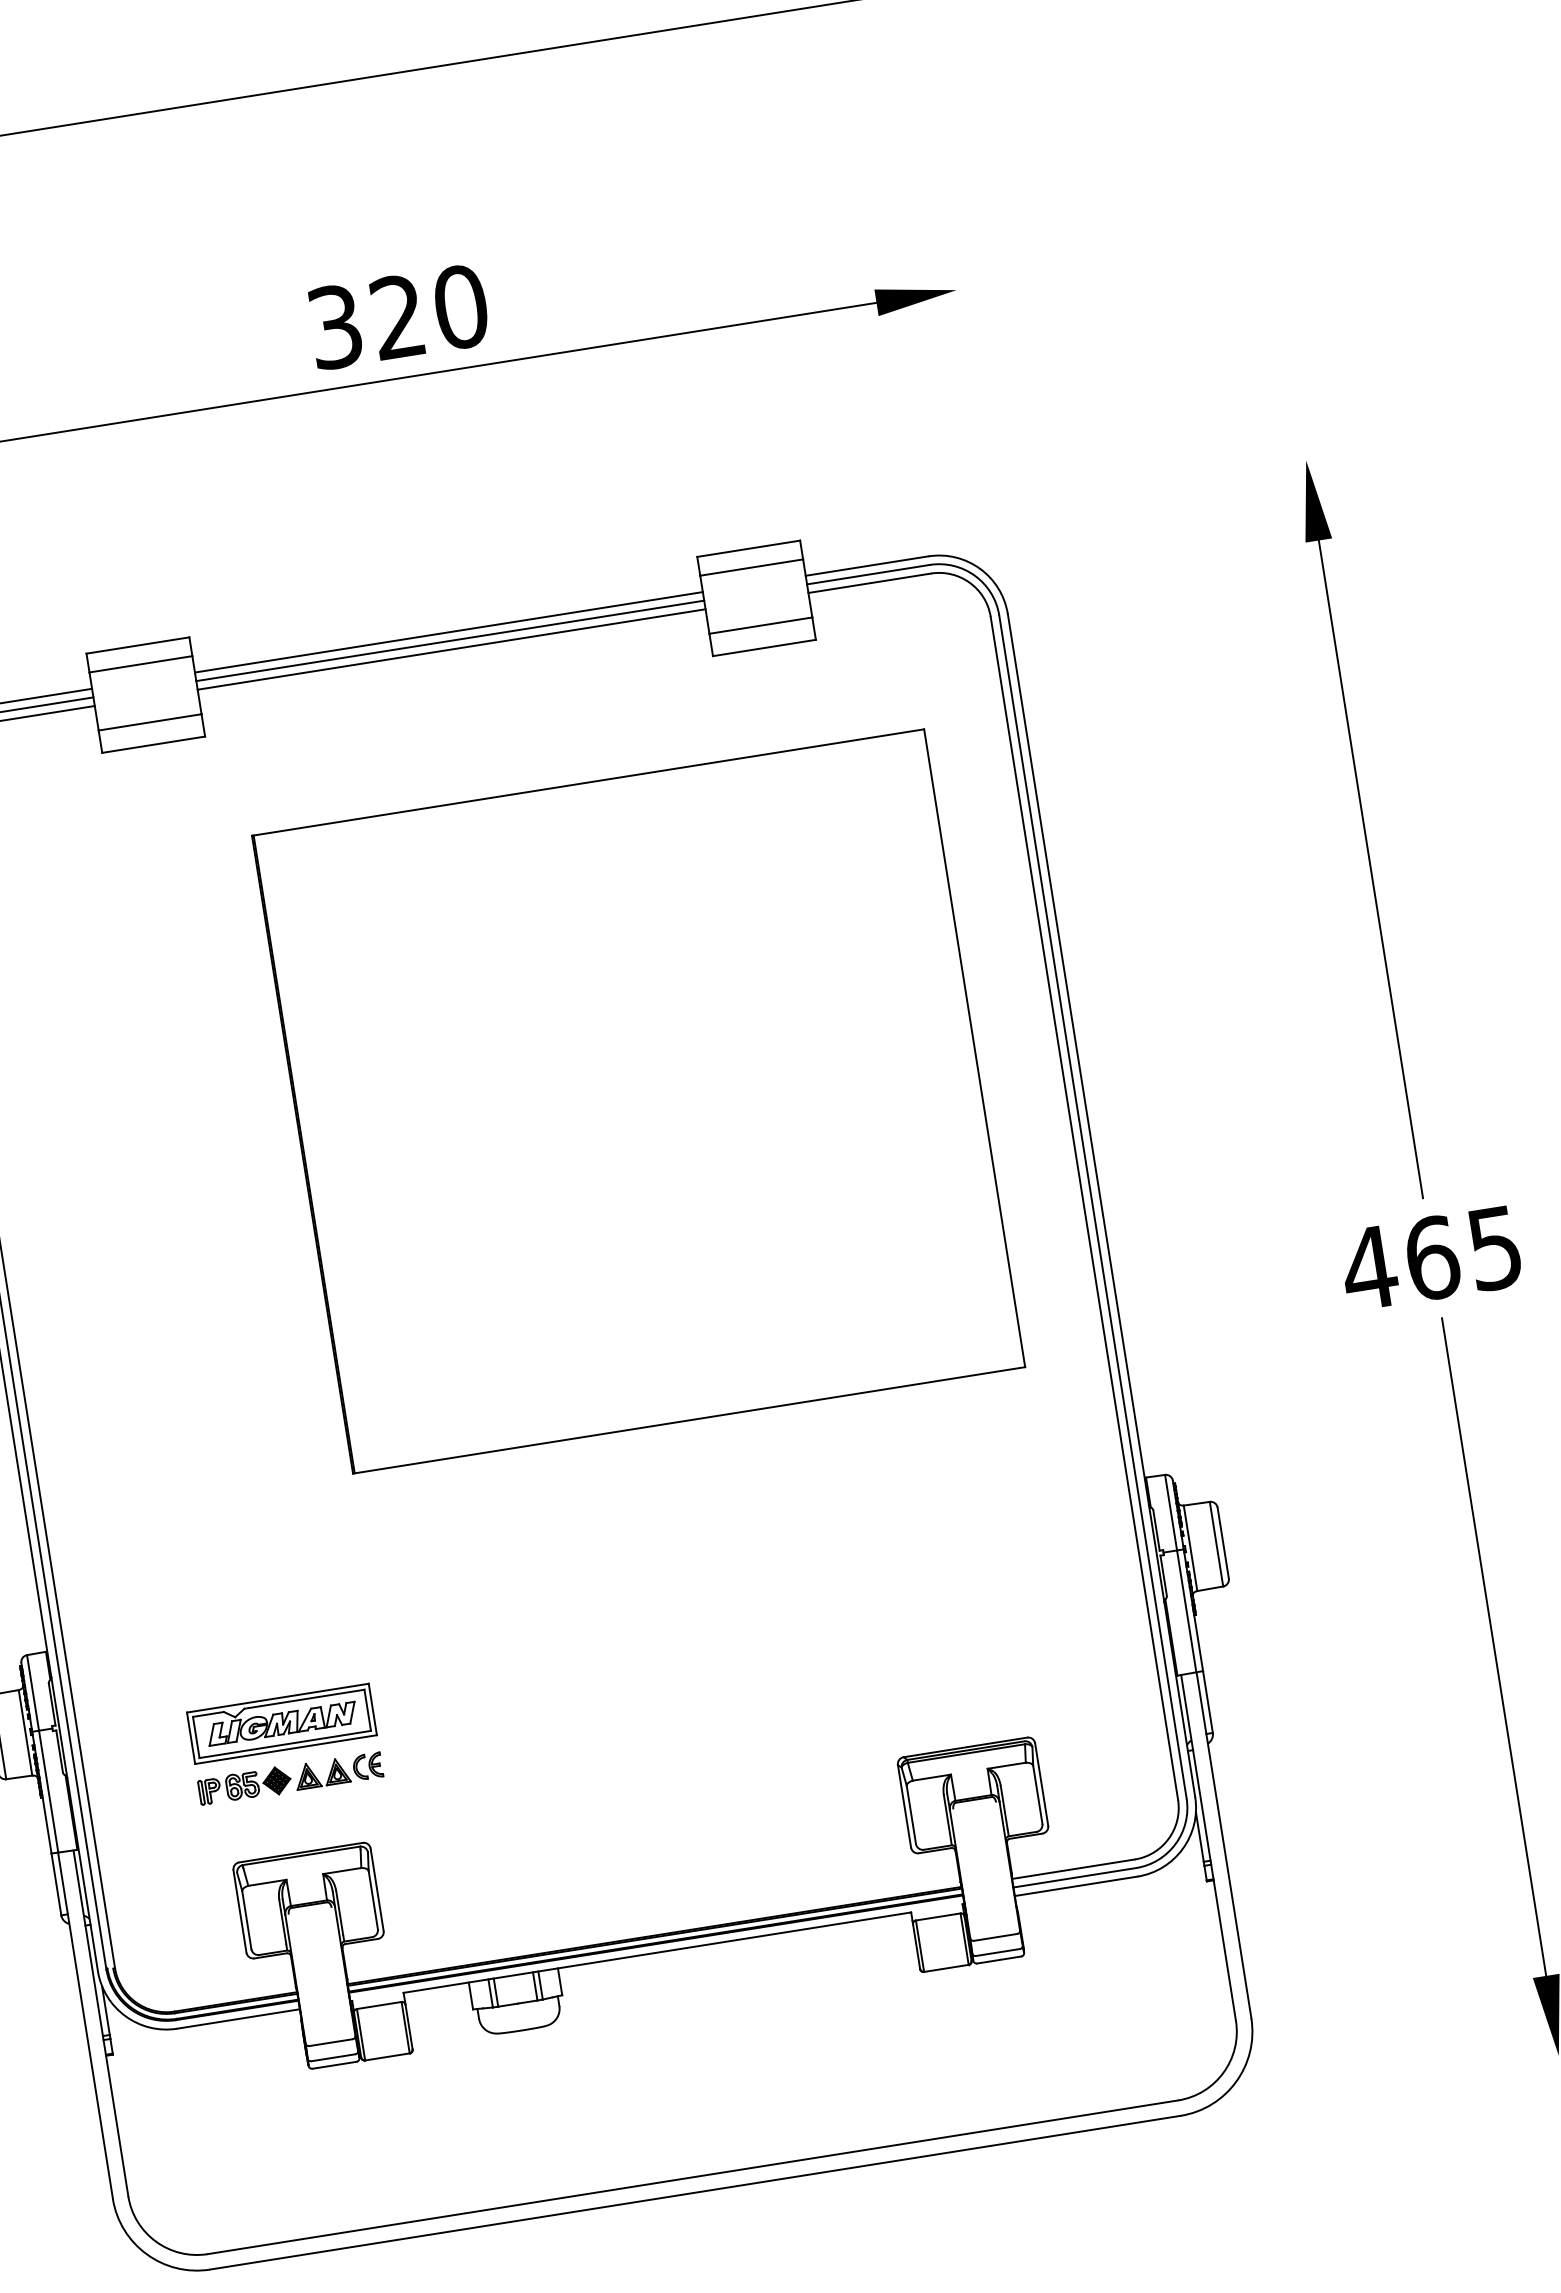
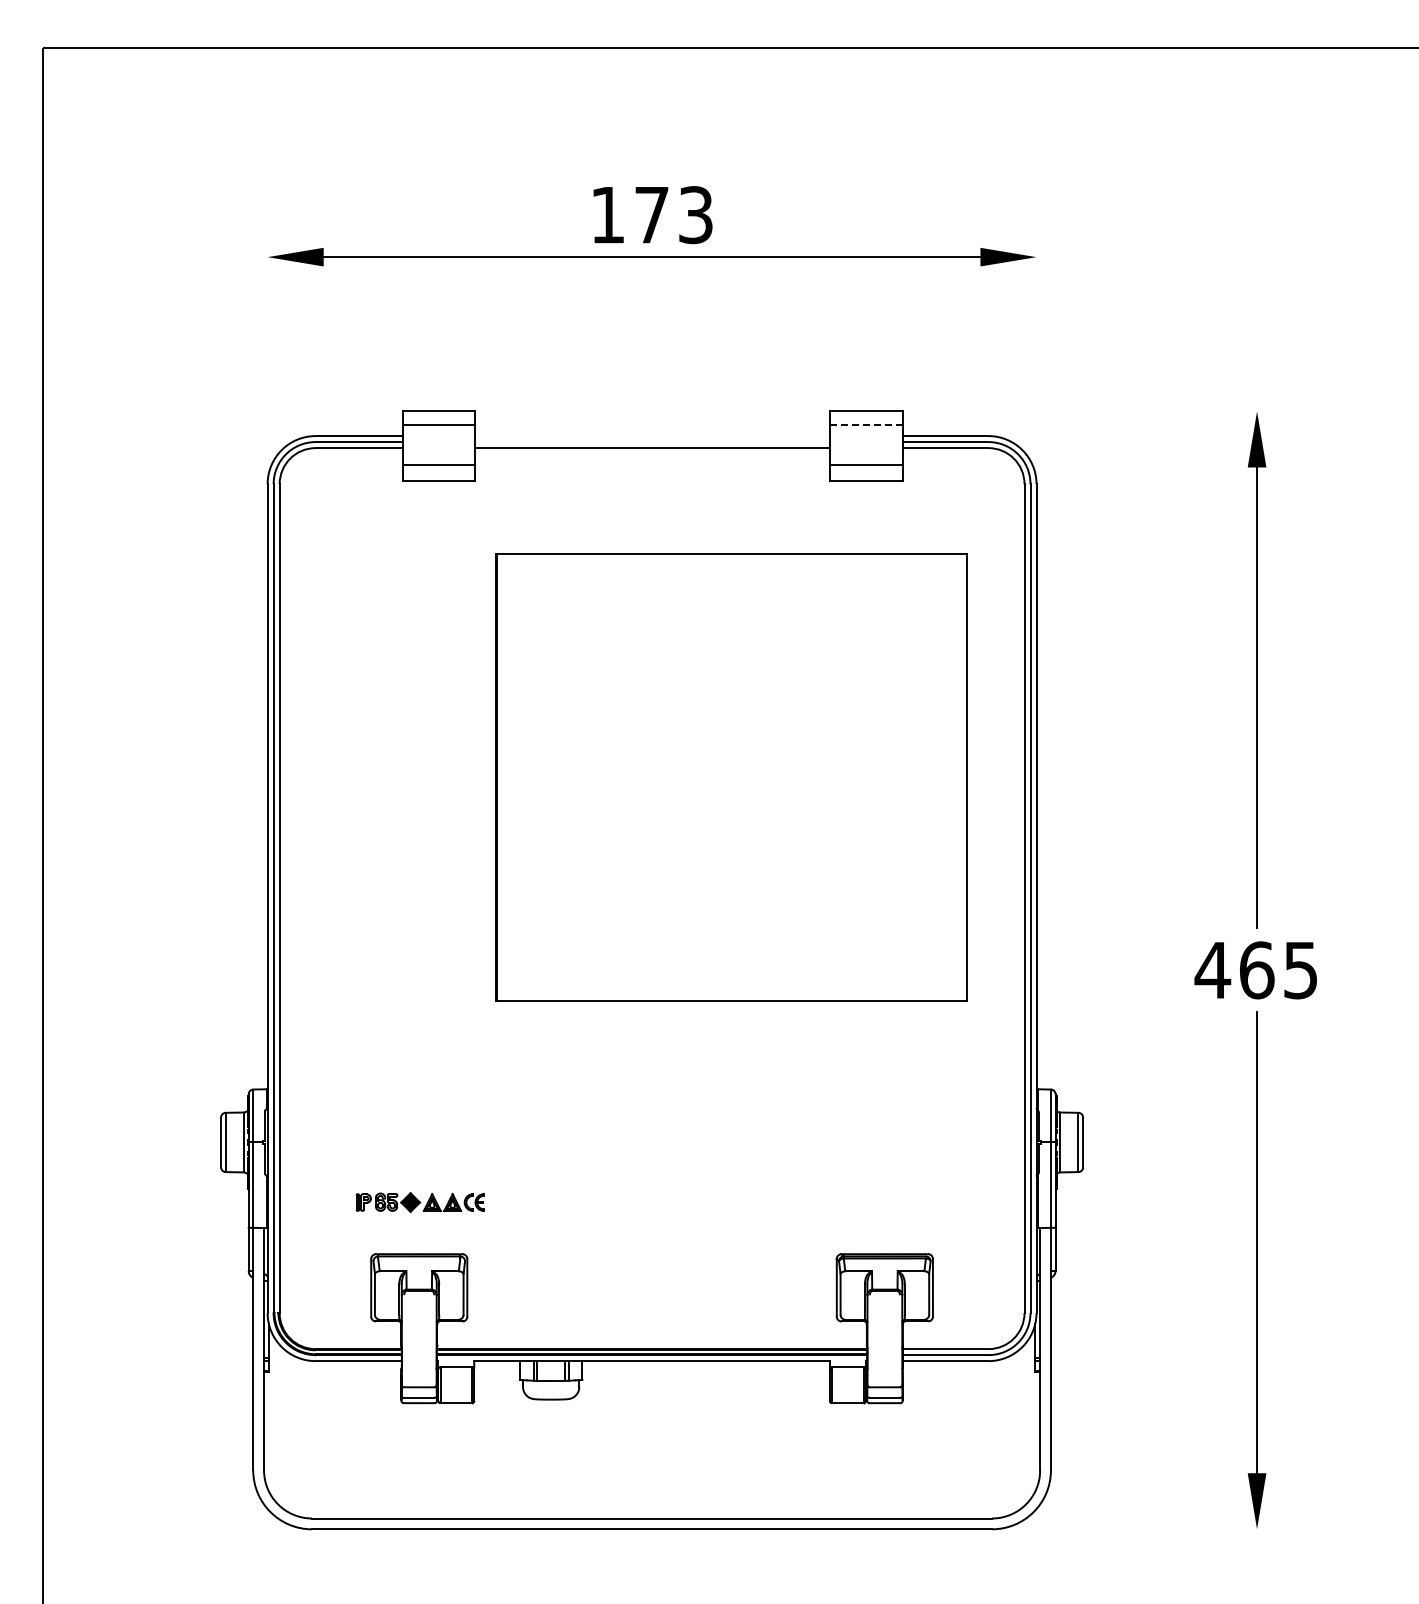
text: (399, 317) -> (652, 215), 320 -> 173
line: (750, 567) -> (865, 424), solid -> dashed
line: (448, 632) -> (652, 436), removed
line: (450, 641) -> (652, 442), removed
part: (282, 1722) -> (420, 1163), removed

